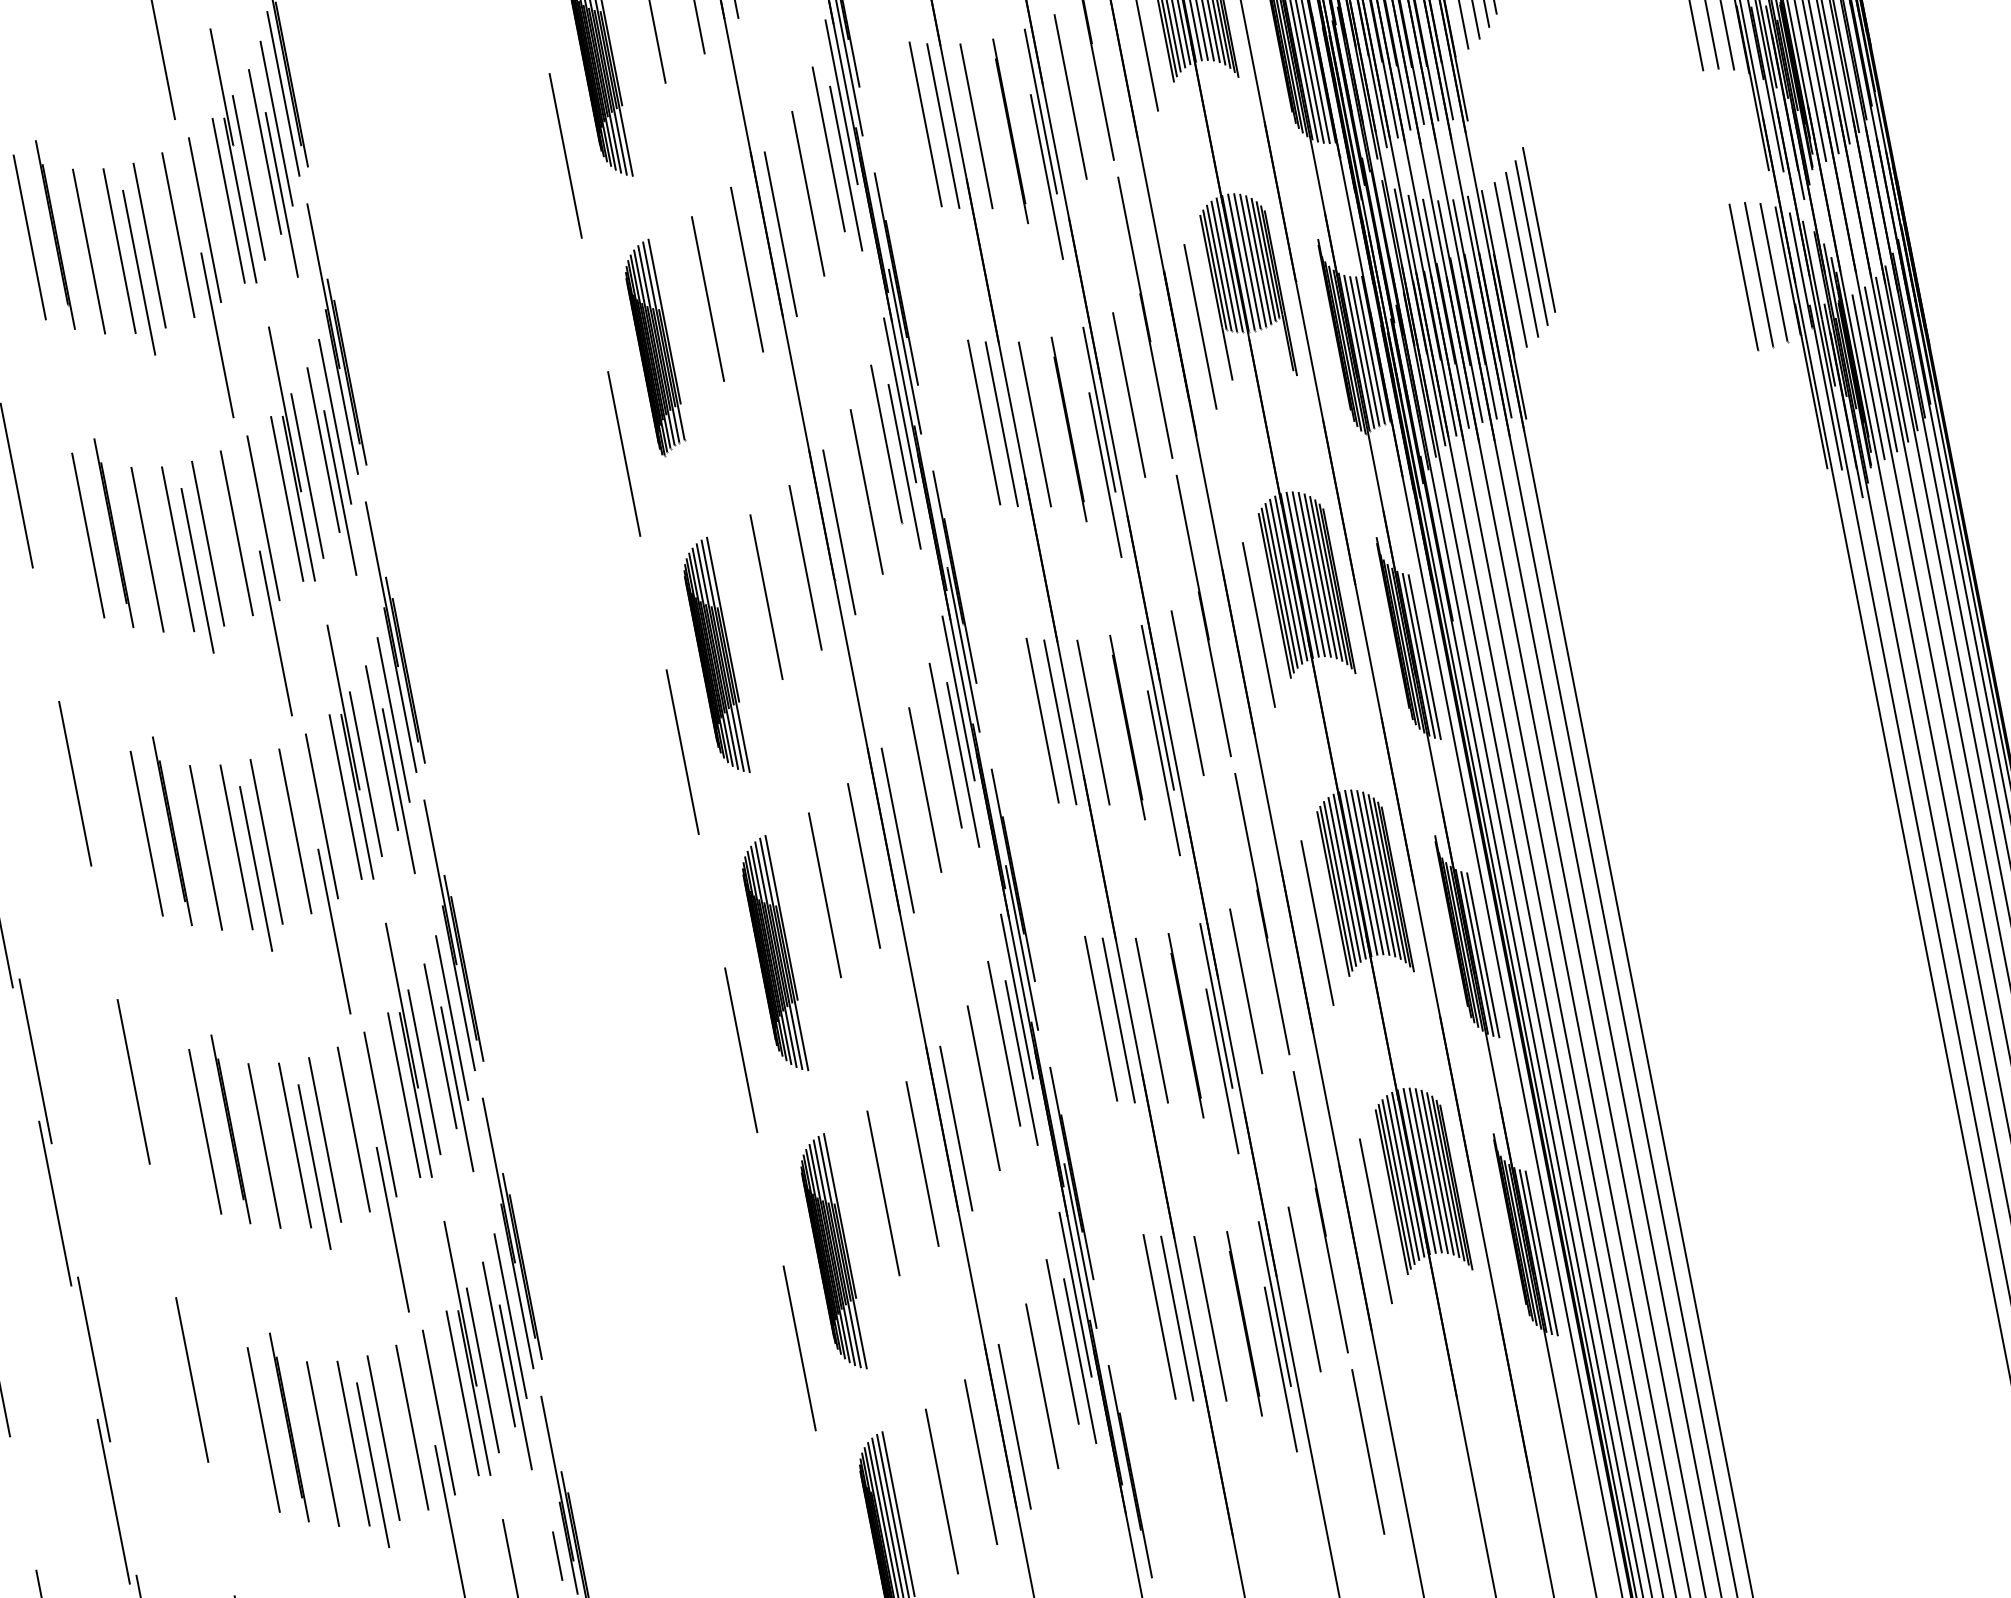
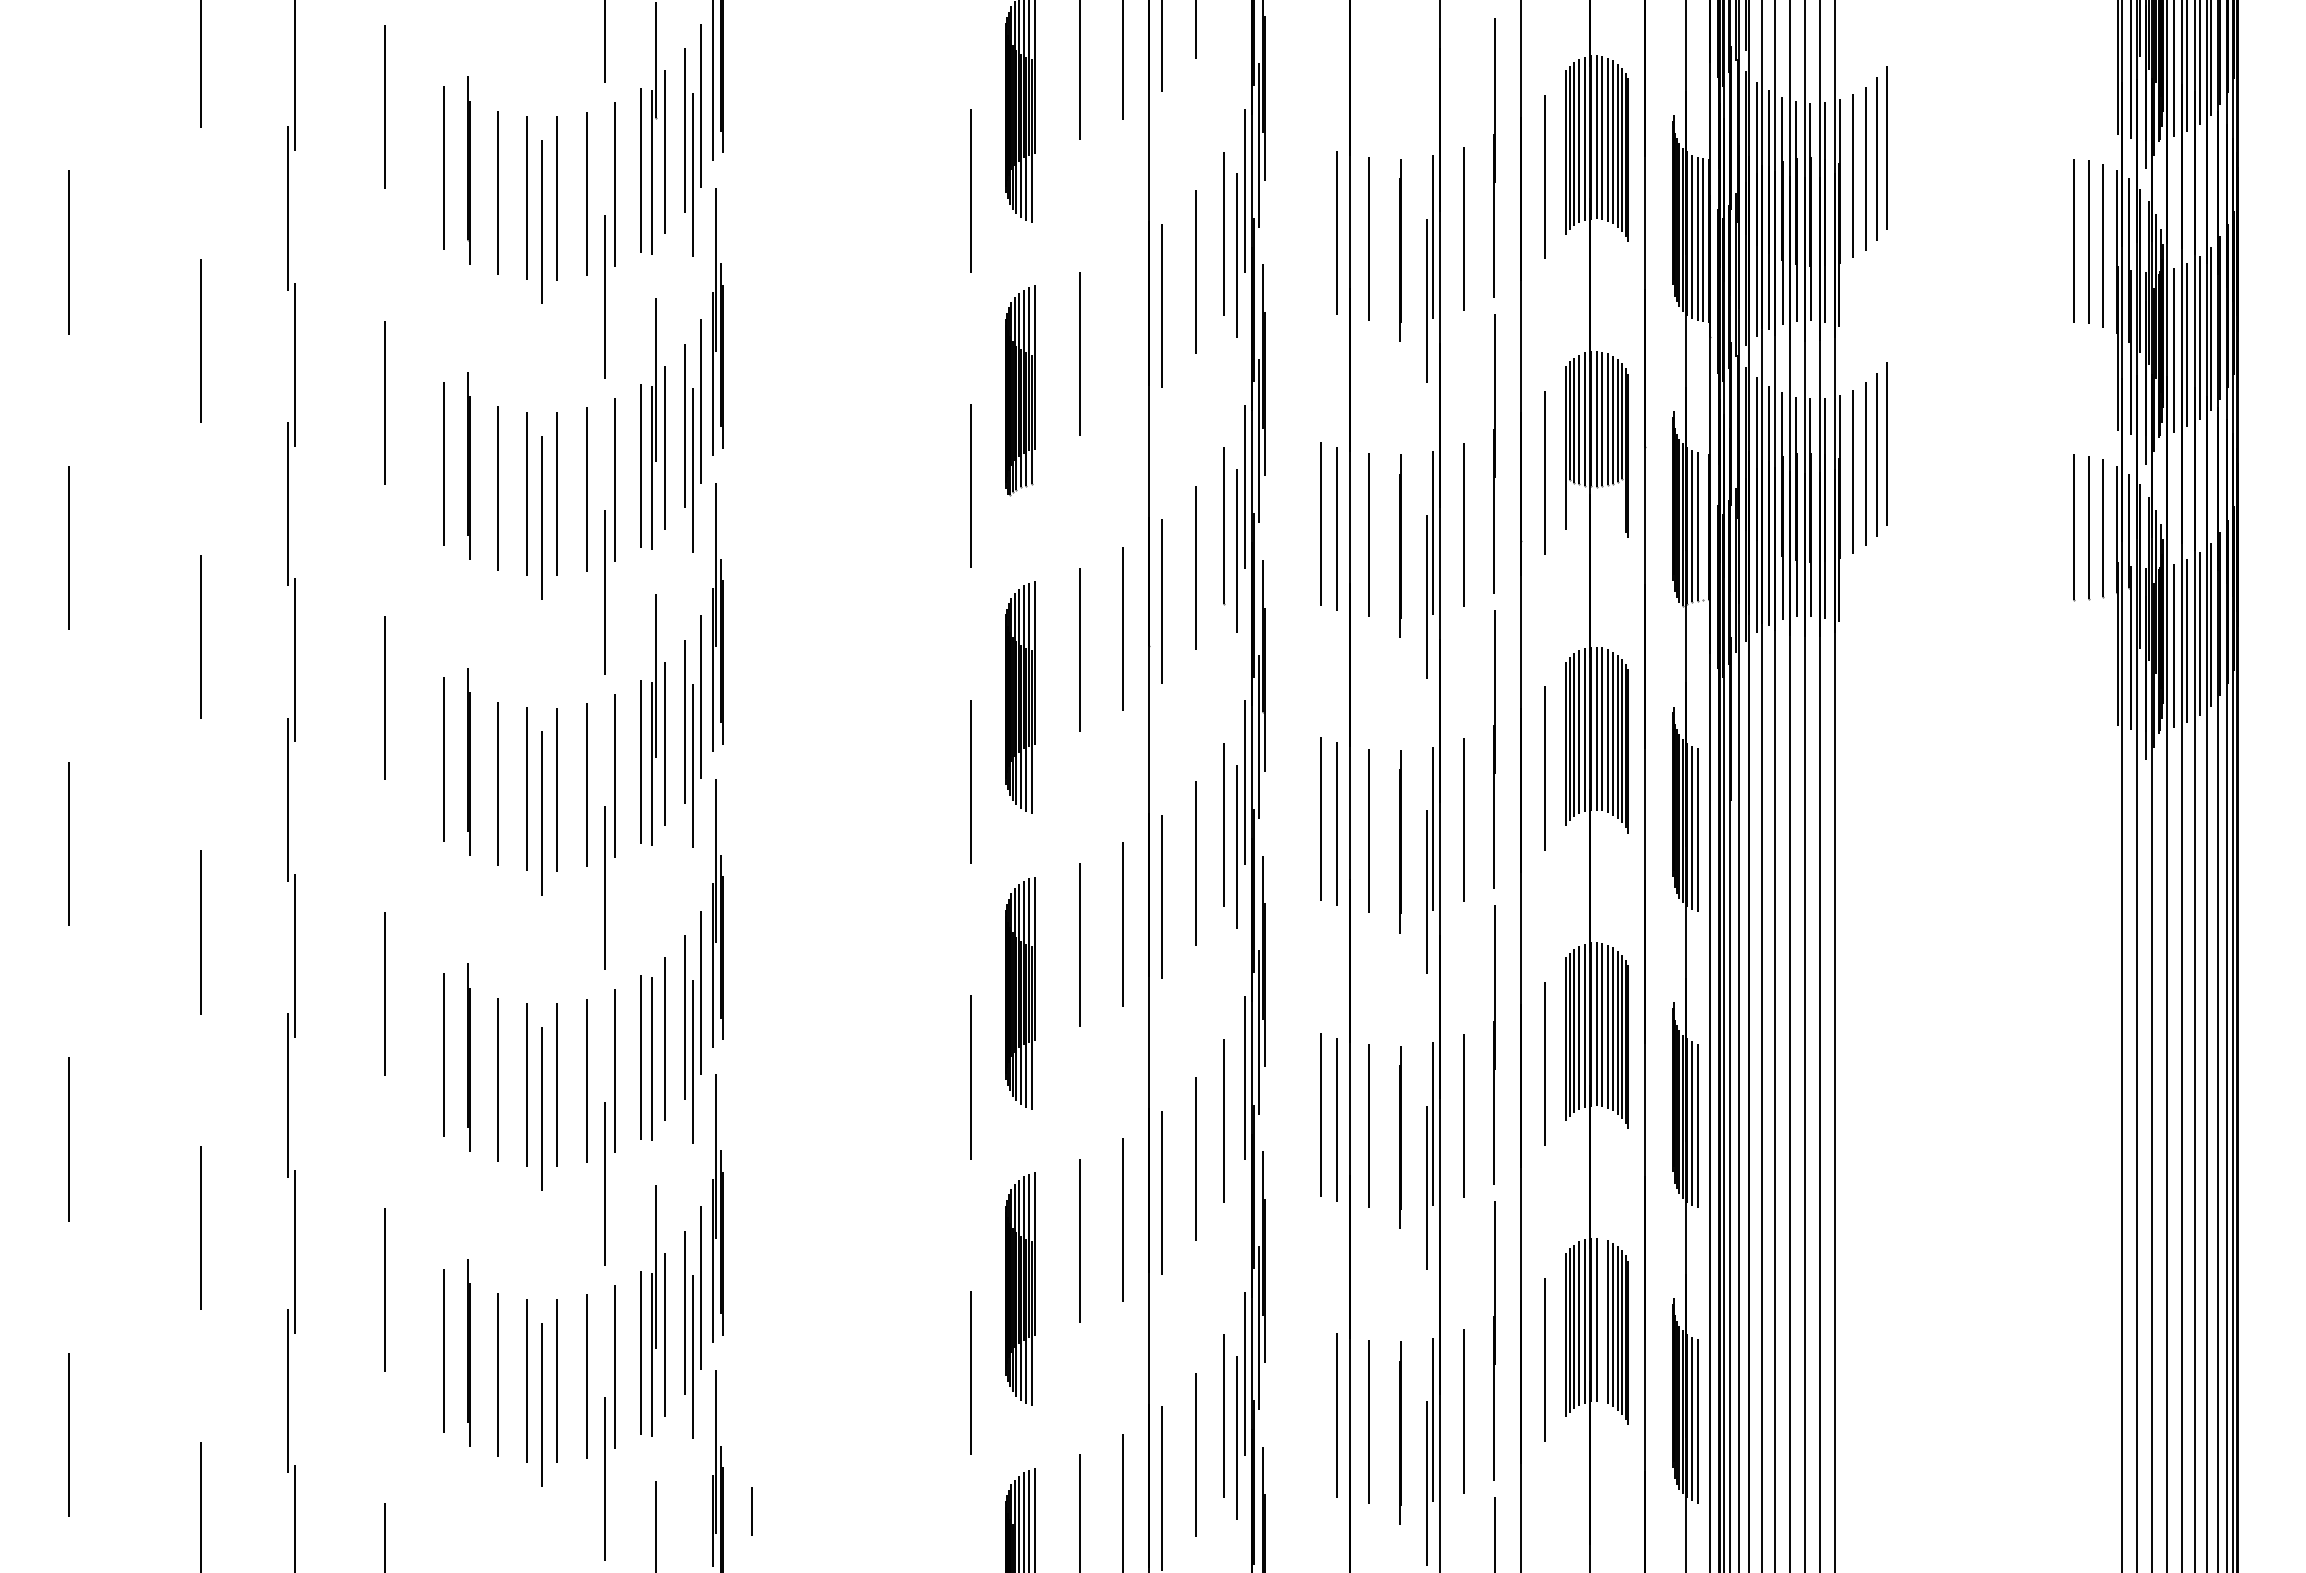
line: (925, 123) -> (1320, 227), removed
line: (747, 269) -> (1123, 333), removed
line: (1370, 349) -> (1703, 526), removed
line: (401, 1005) -> (655, 971), removed
line: (1021, 1063) -> (1236, 1142), removed
line: (1425, 1170) -> (1602, 1320), removed
line: (1159, 1316) -> (1320, 1410), removed
line: (556, 1556) -> (751, 1511), moved

